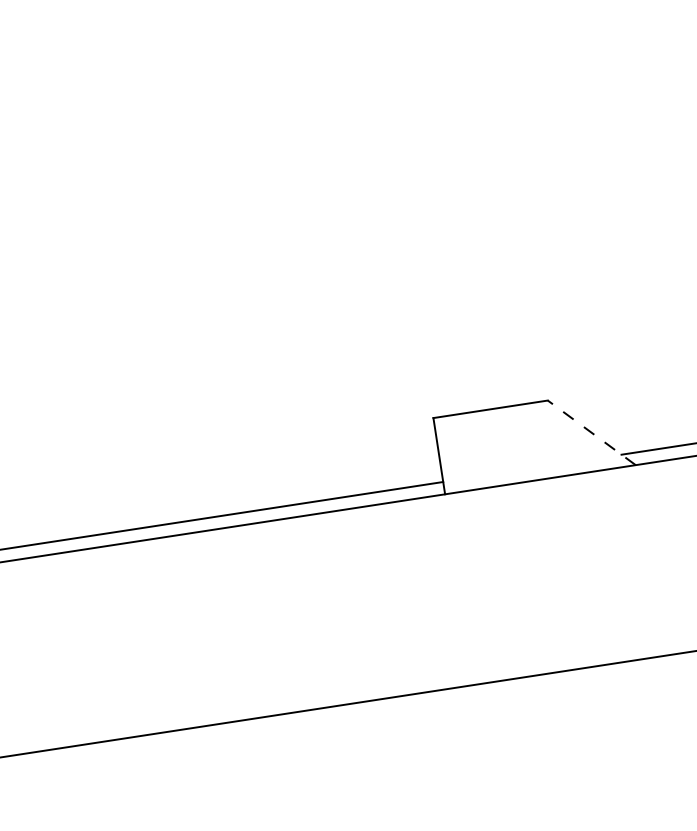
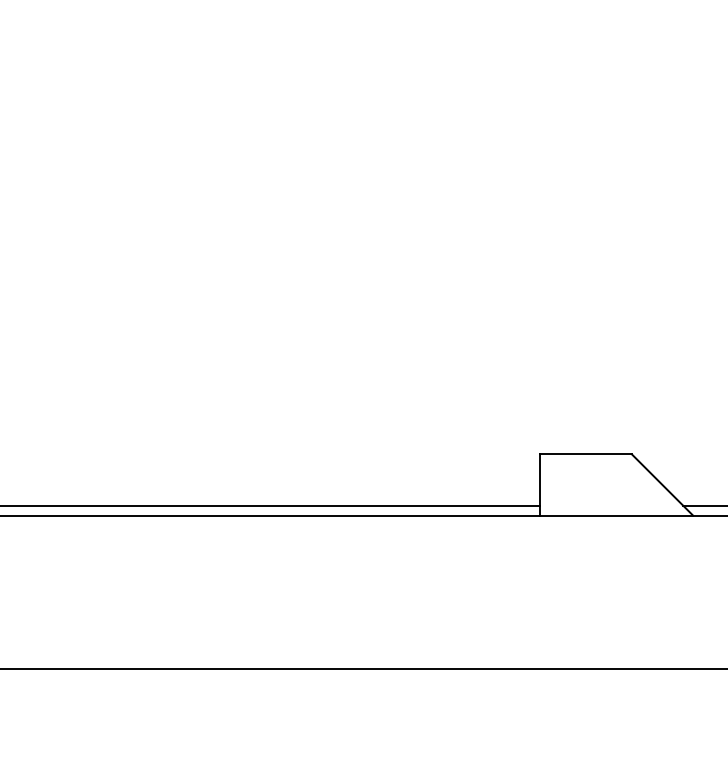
line: (591, 432) -> (662, 484), dashed -> solid

